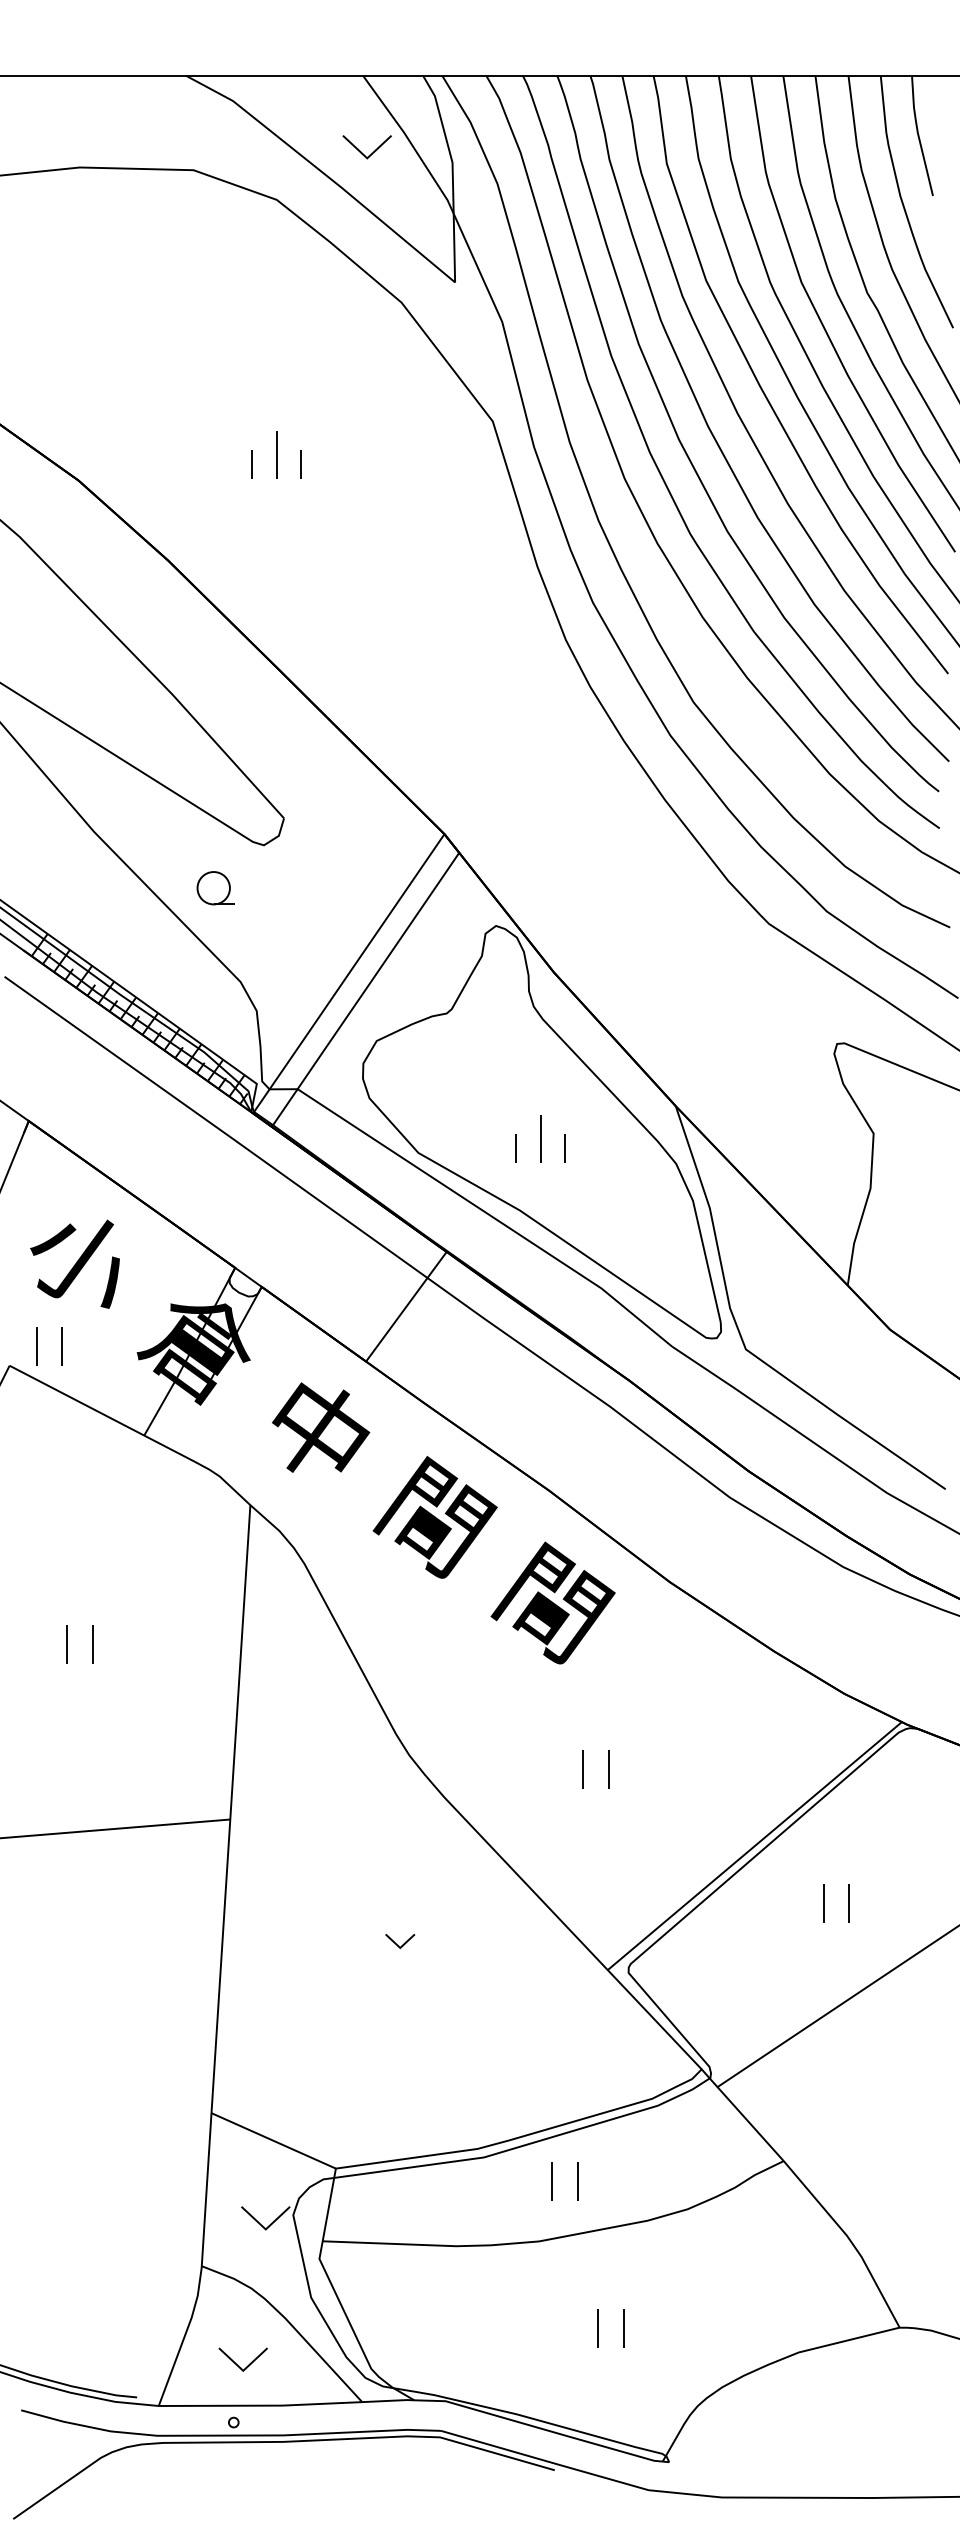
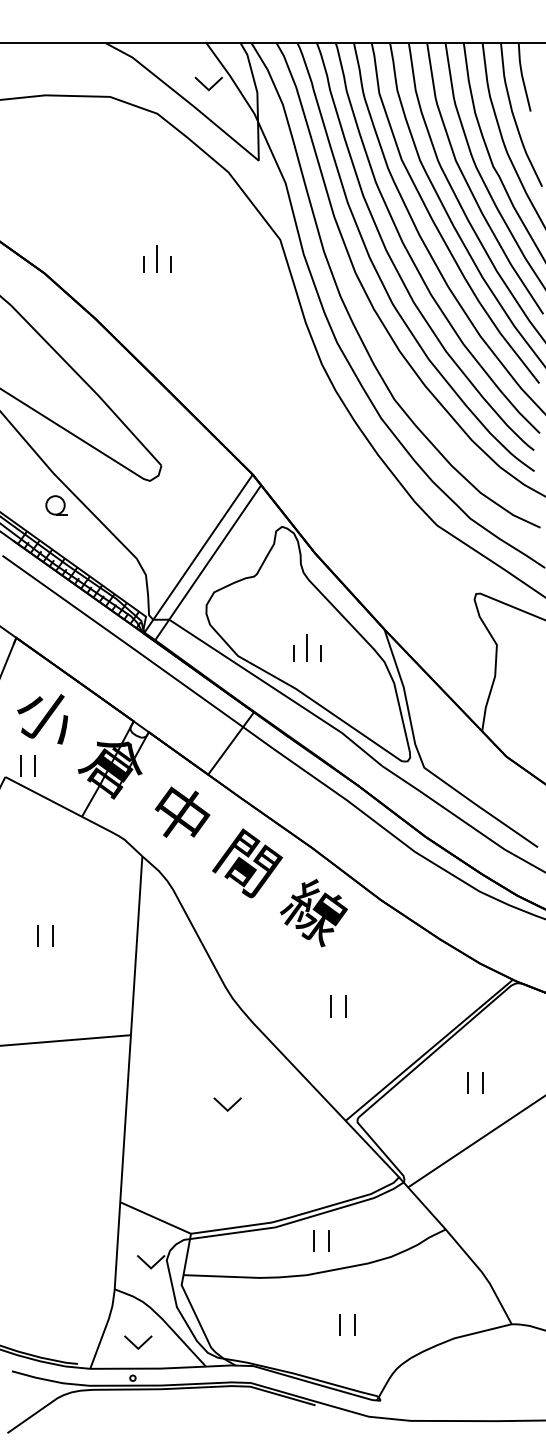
part: (215, 888) -> (56, 505), moved
text: (552, 1603) -> (314, 912), 間 -> 線
part: (400, 1941) -> (227, 1104), size x1.67

